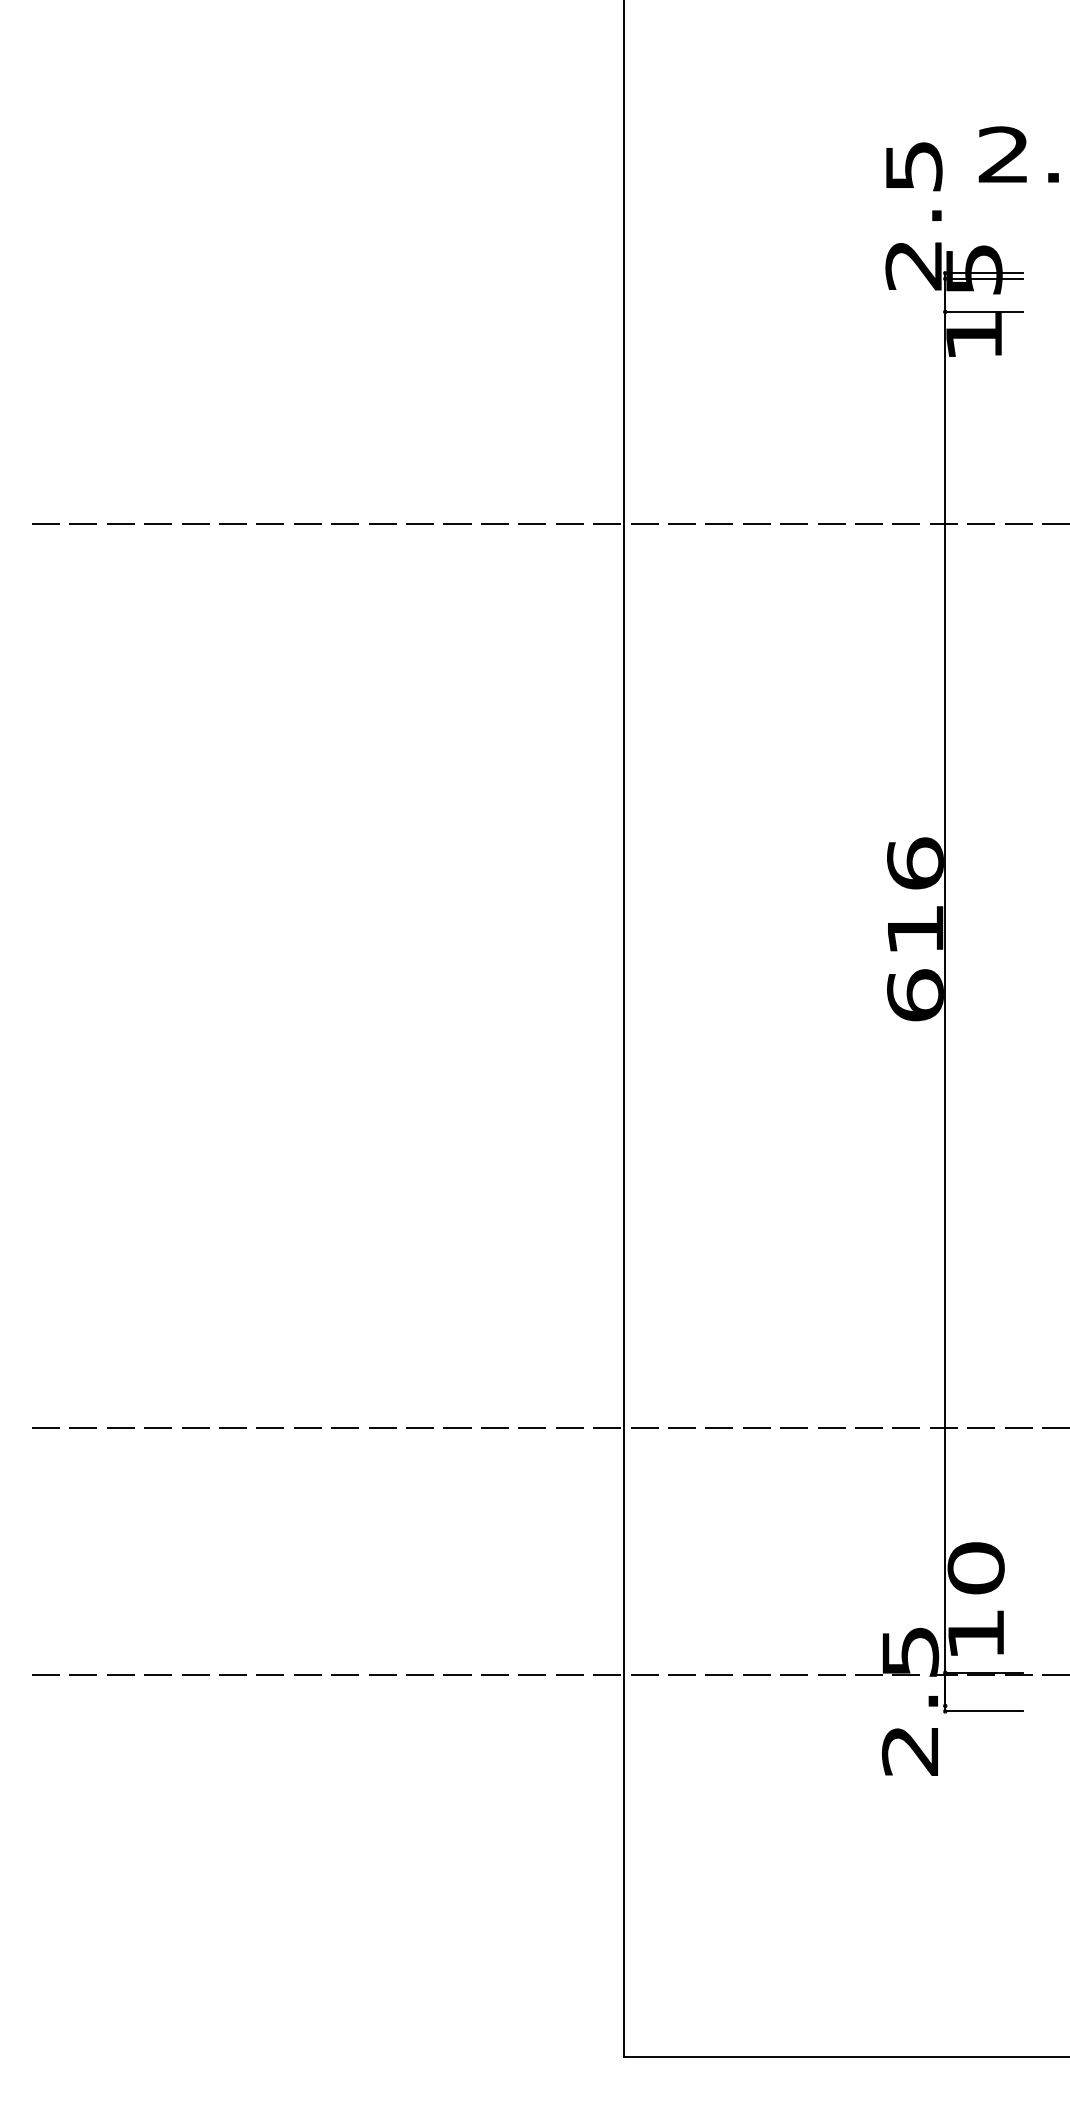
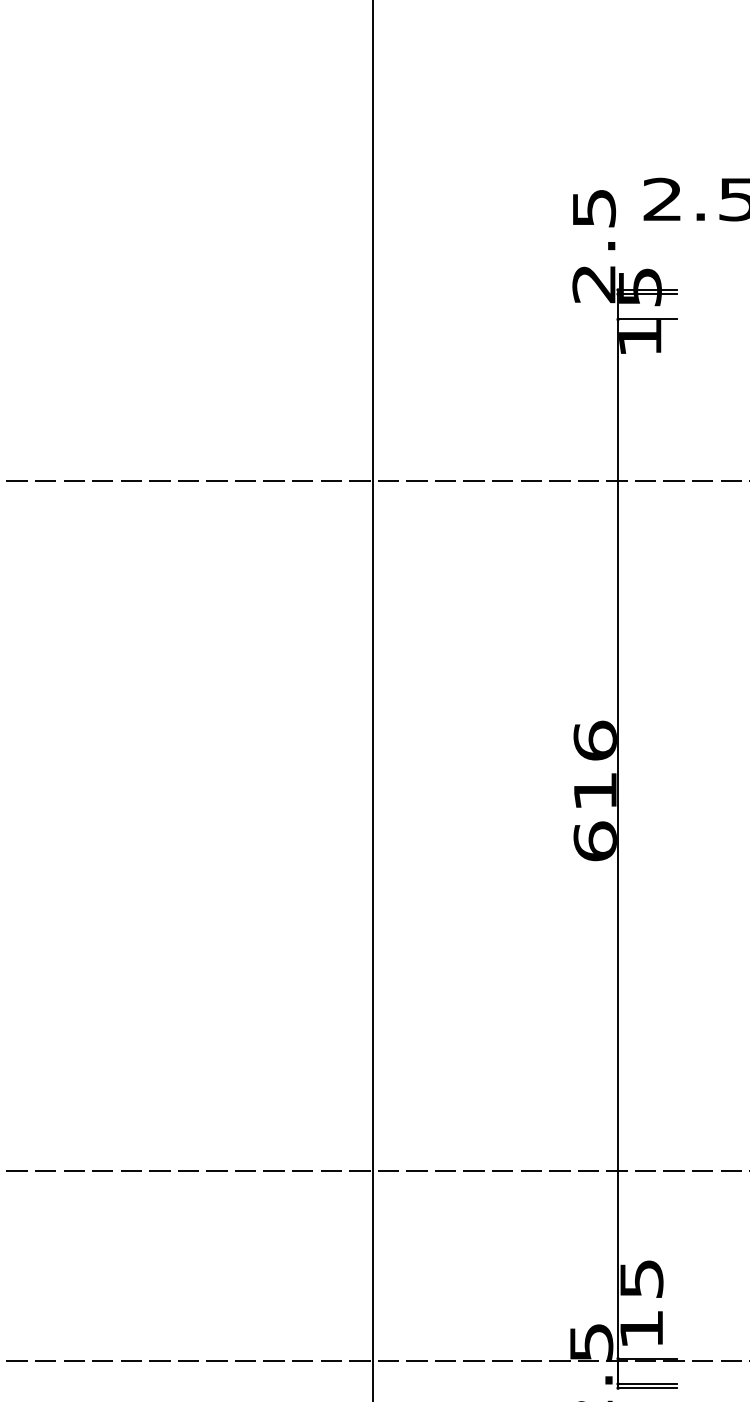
text: (975, 1568) -> (641, 1279), 10 -> 15
line: (983, 1705) -> (647, 1383), added

